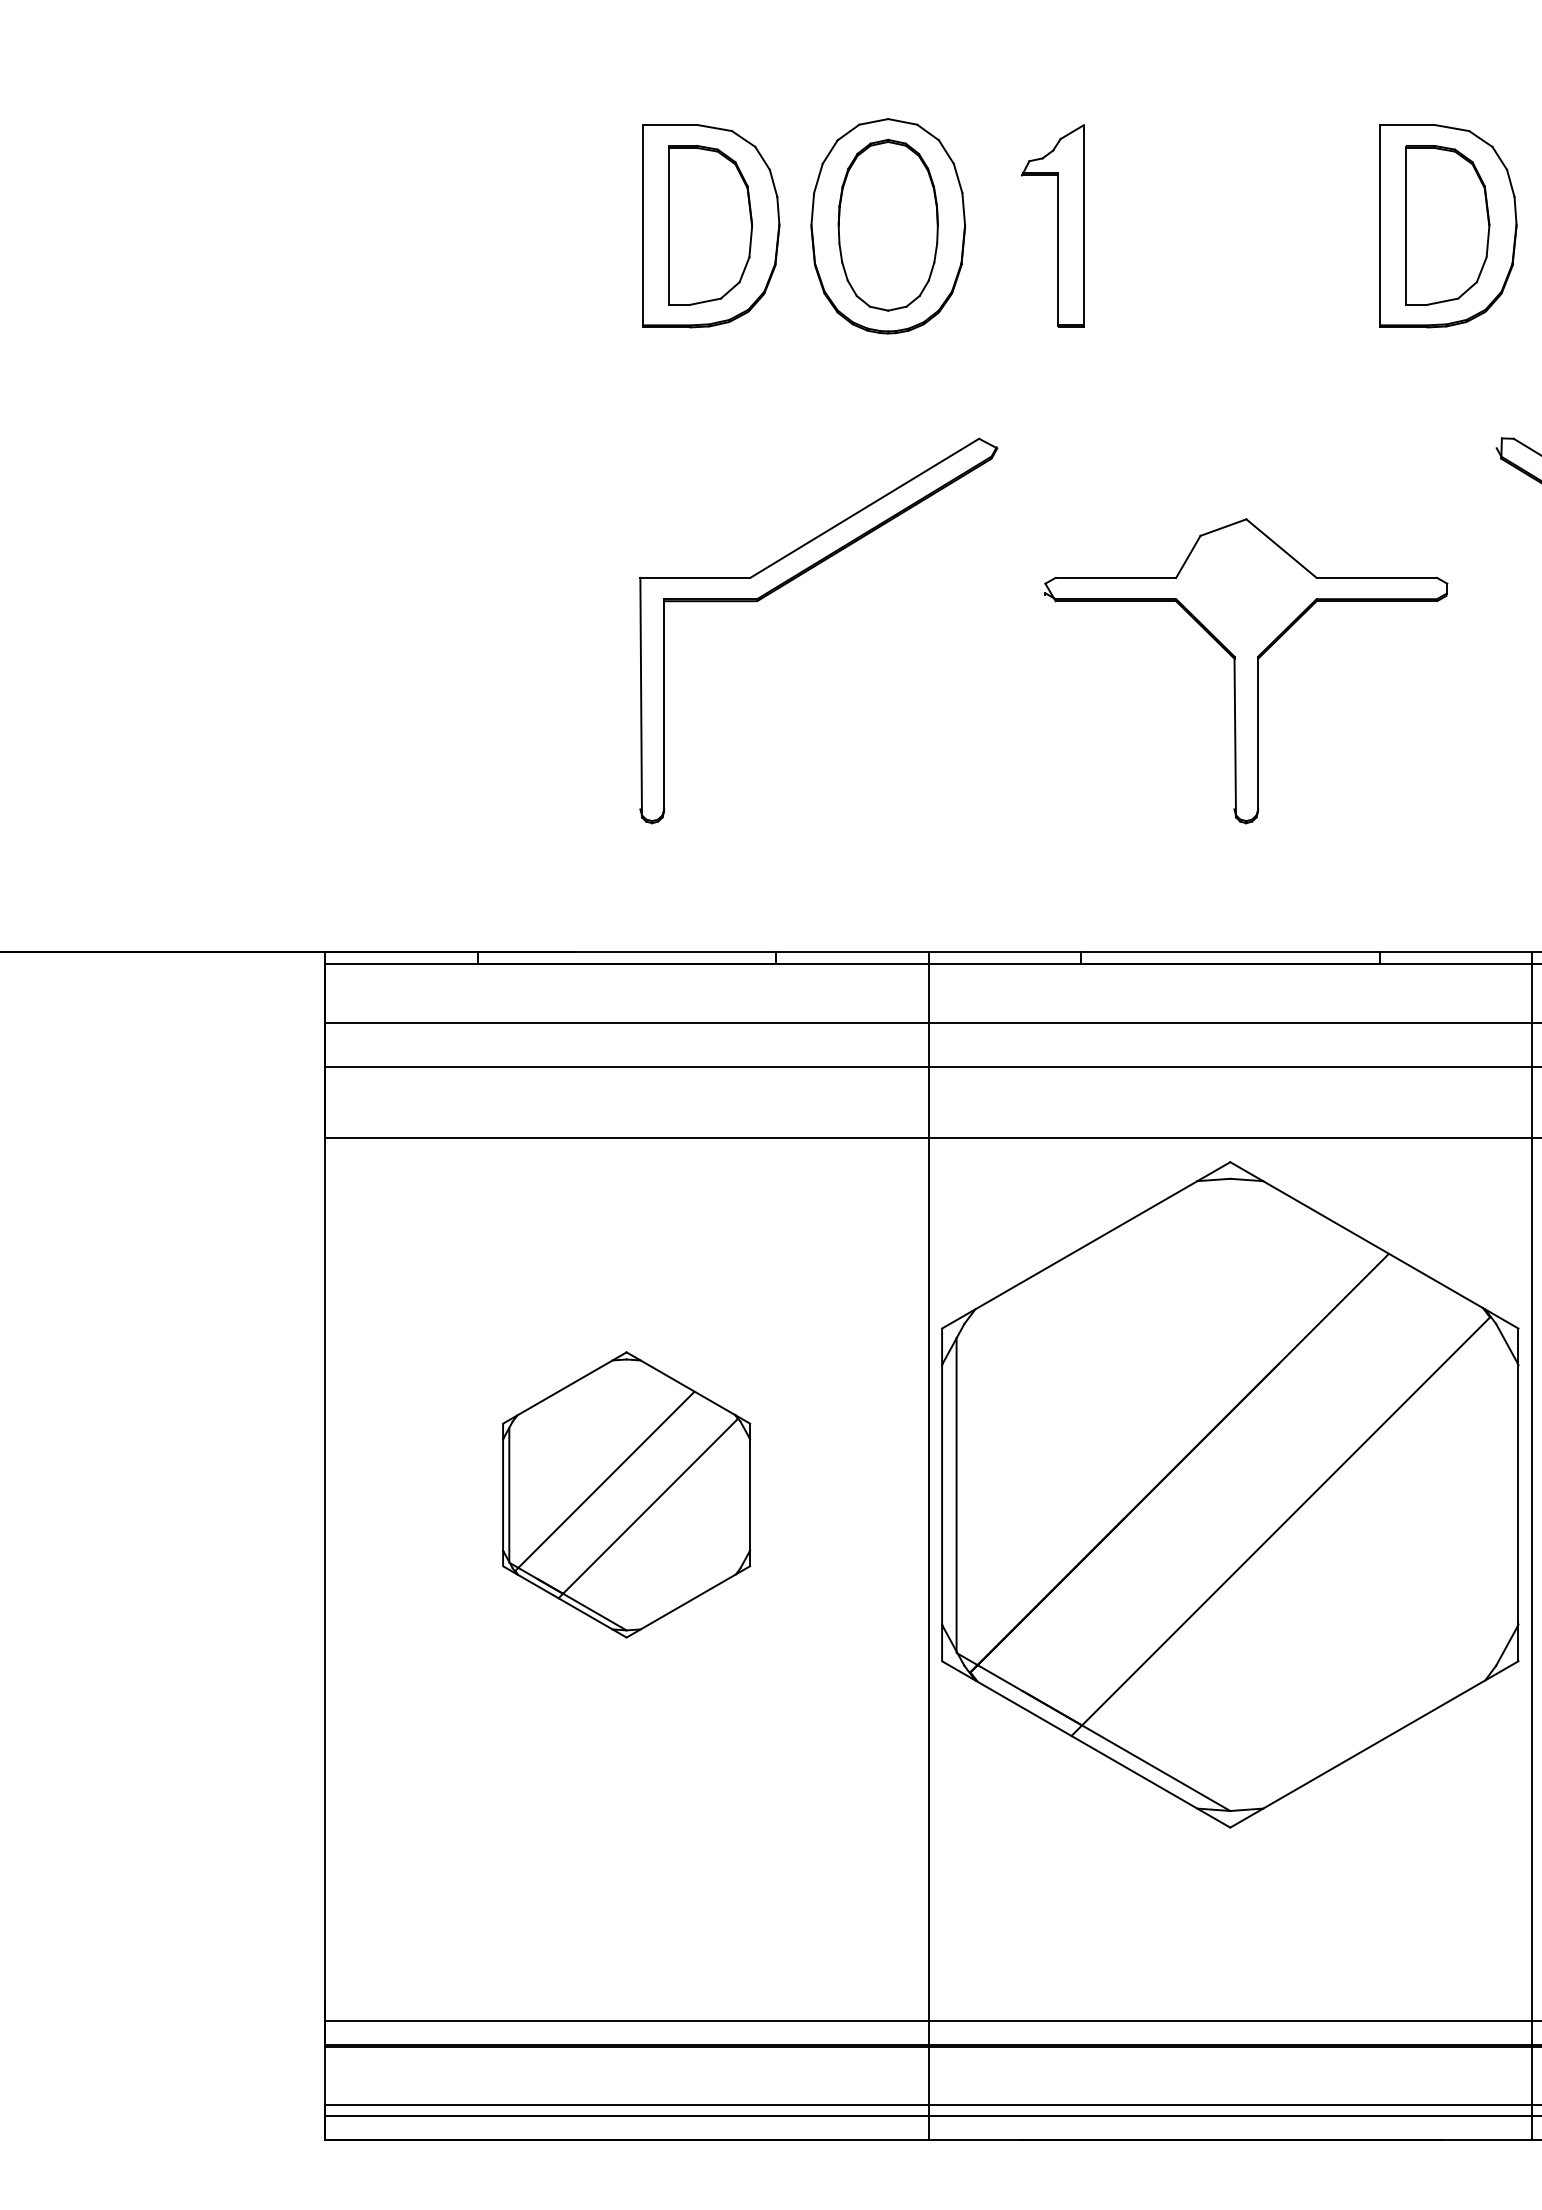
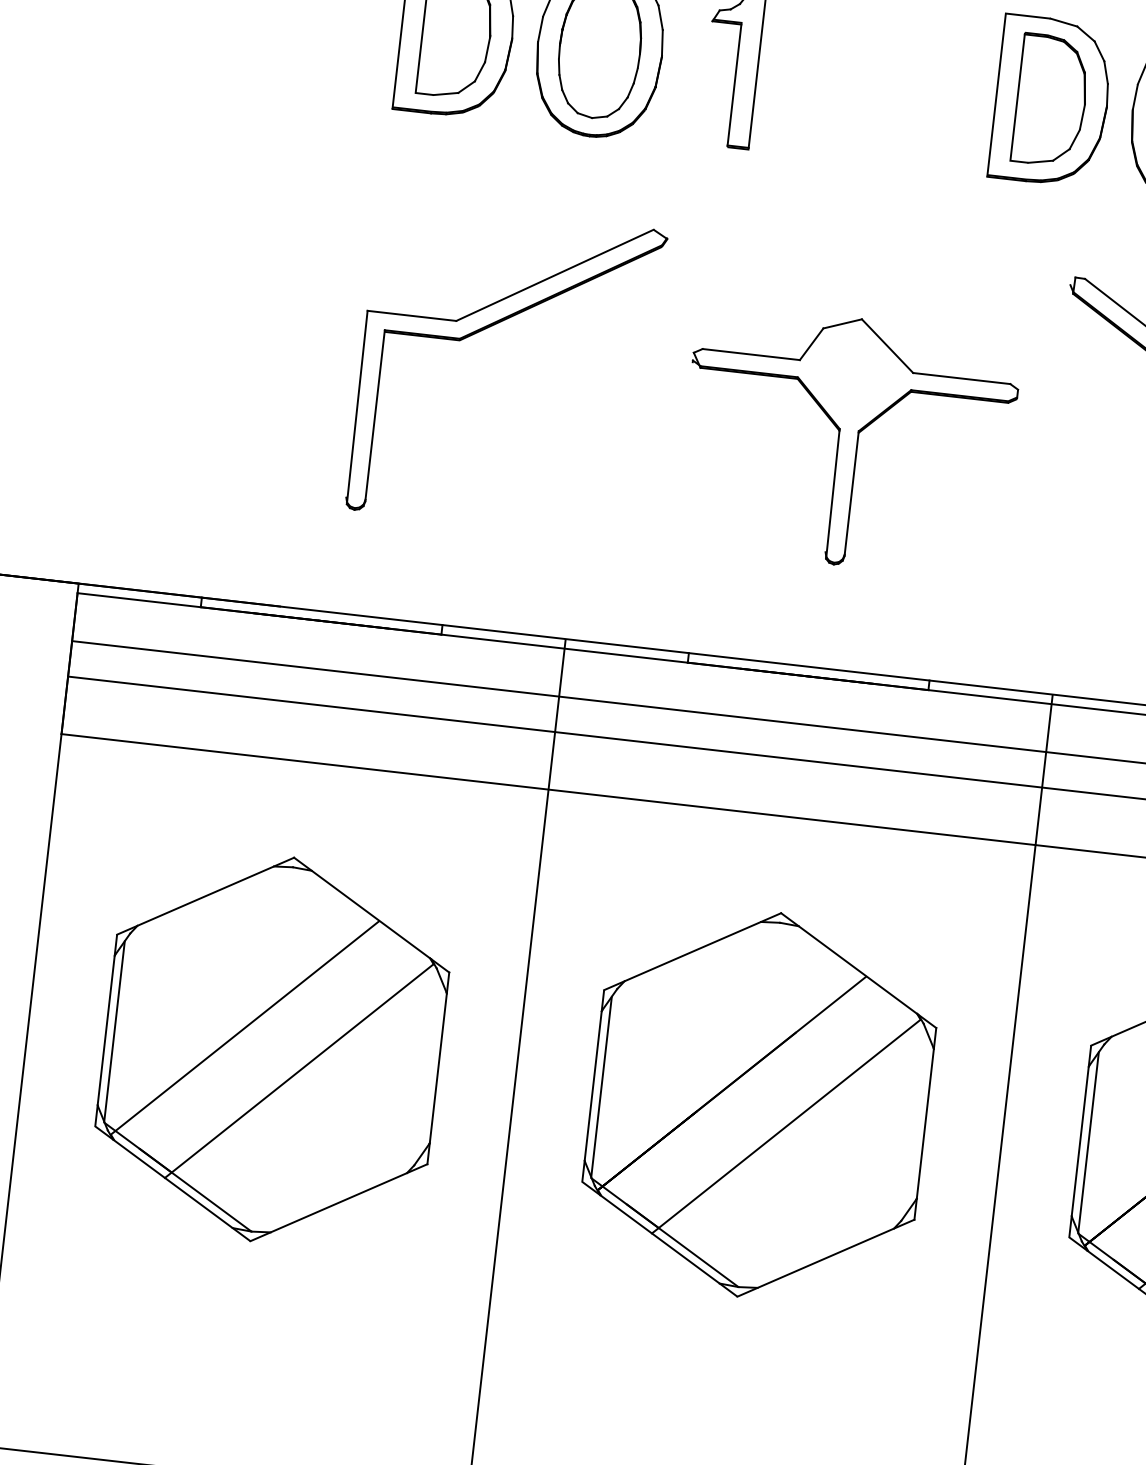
part: (626, 1494) -> (272, 1049), size x1.67
part: (1230, 1494) -> (759, 1104), size x0.71

